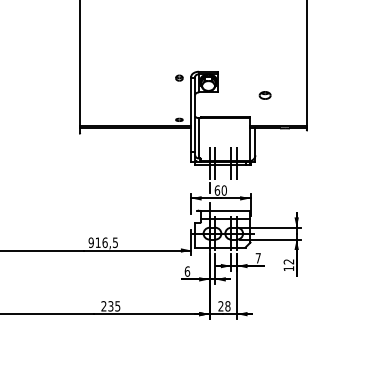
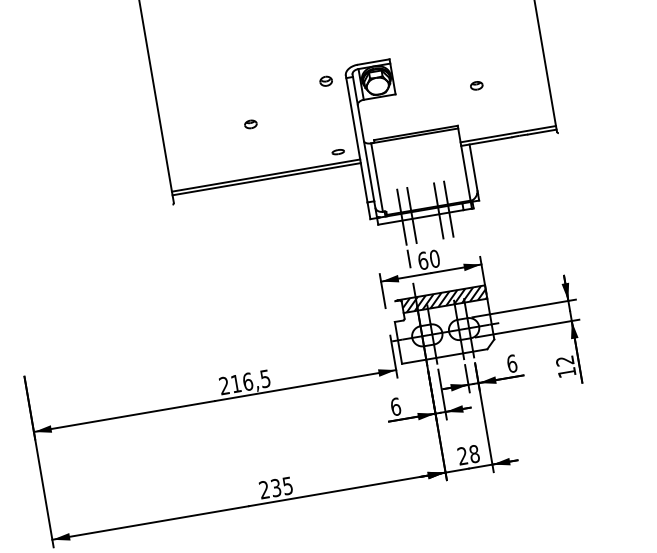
part: (131, 95) -> (249, 124), added
part: (265, 95) -> (477, 85), size x0.62
hatch: (225, 214) -> (443, 299), added
text: (90, 242) -> (223, 385), 916,5 -> 216,5
text: (257, 258) -> (510, 364), 7 -> 6

